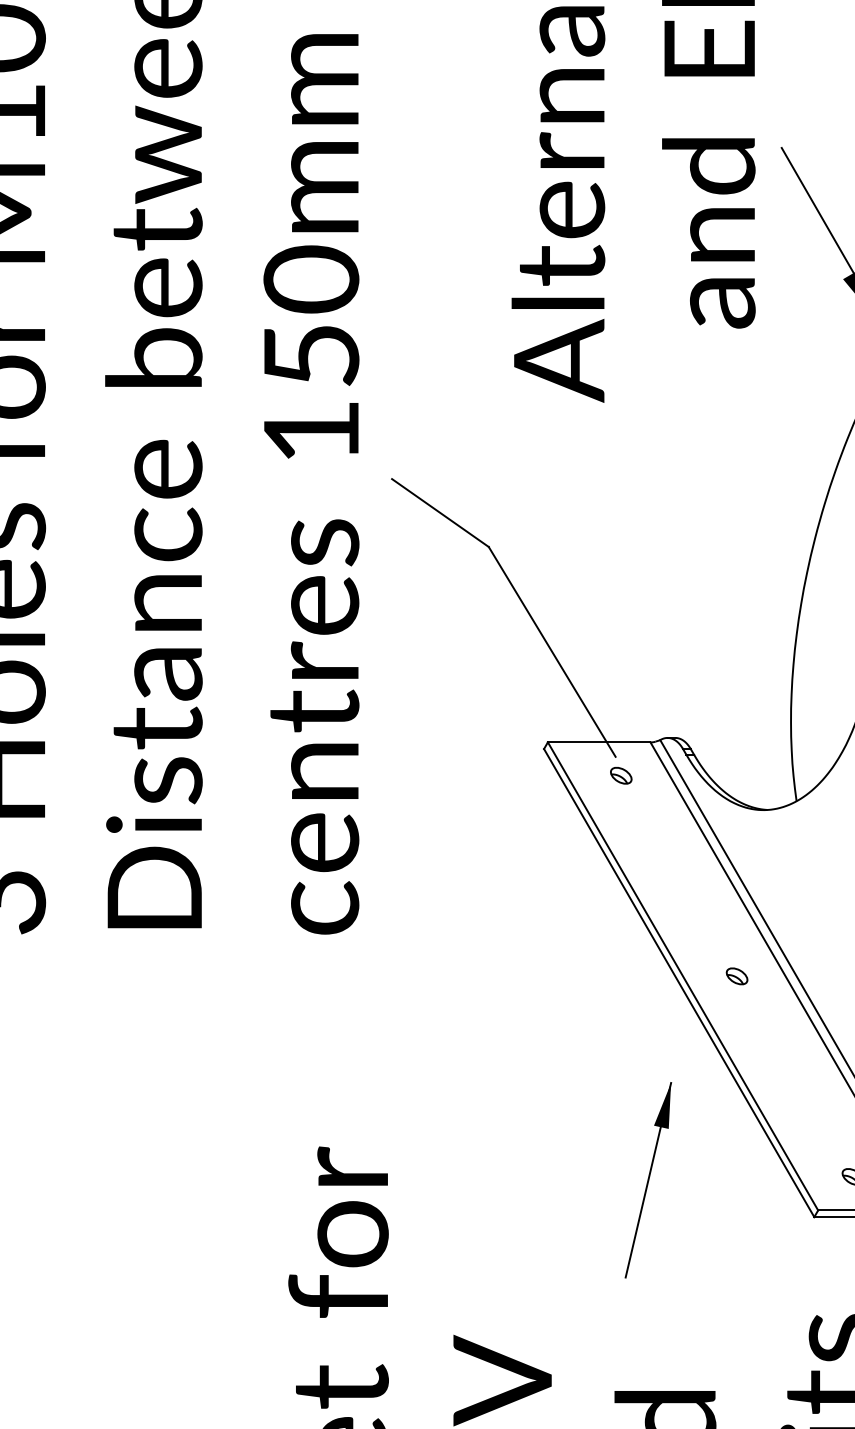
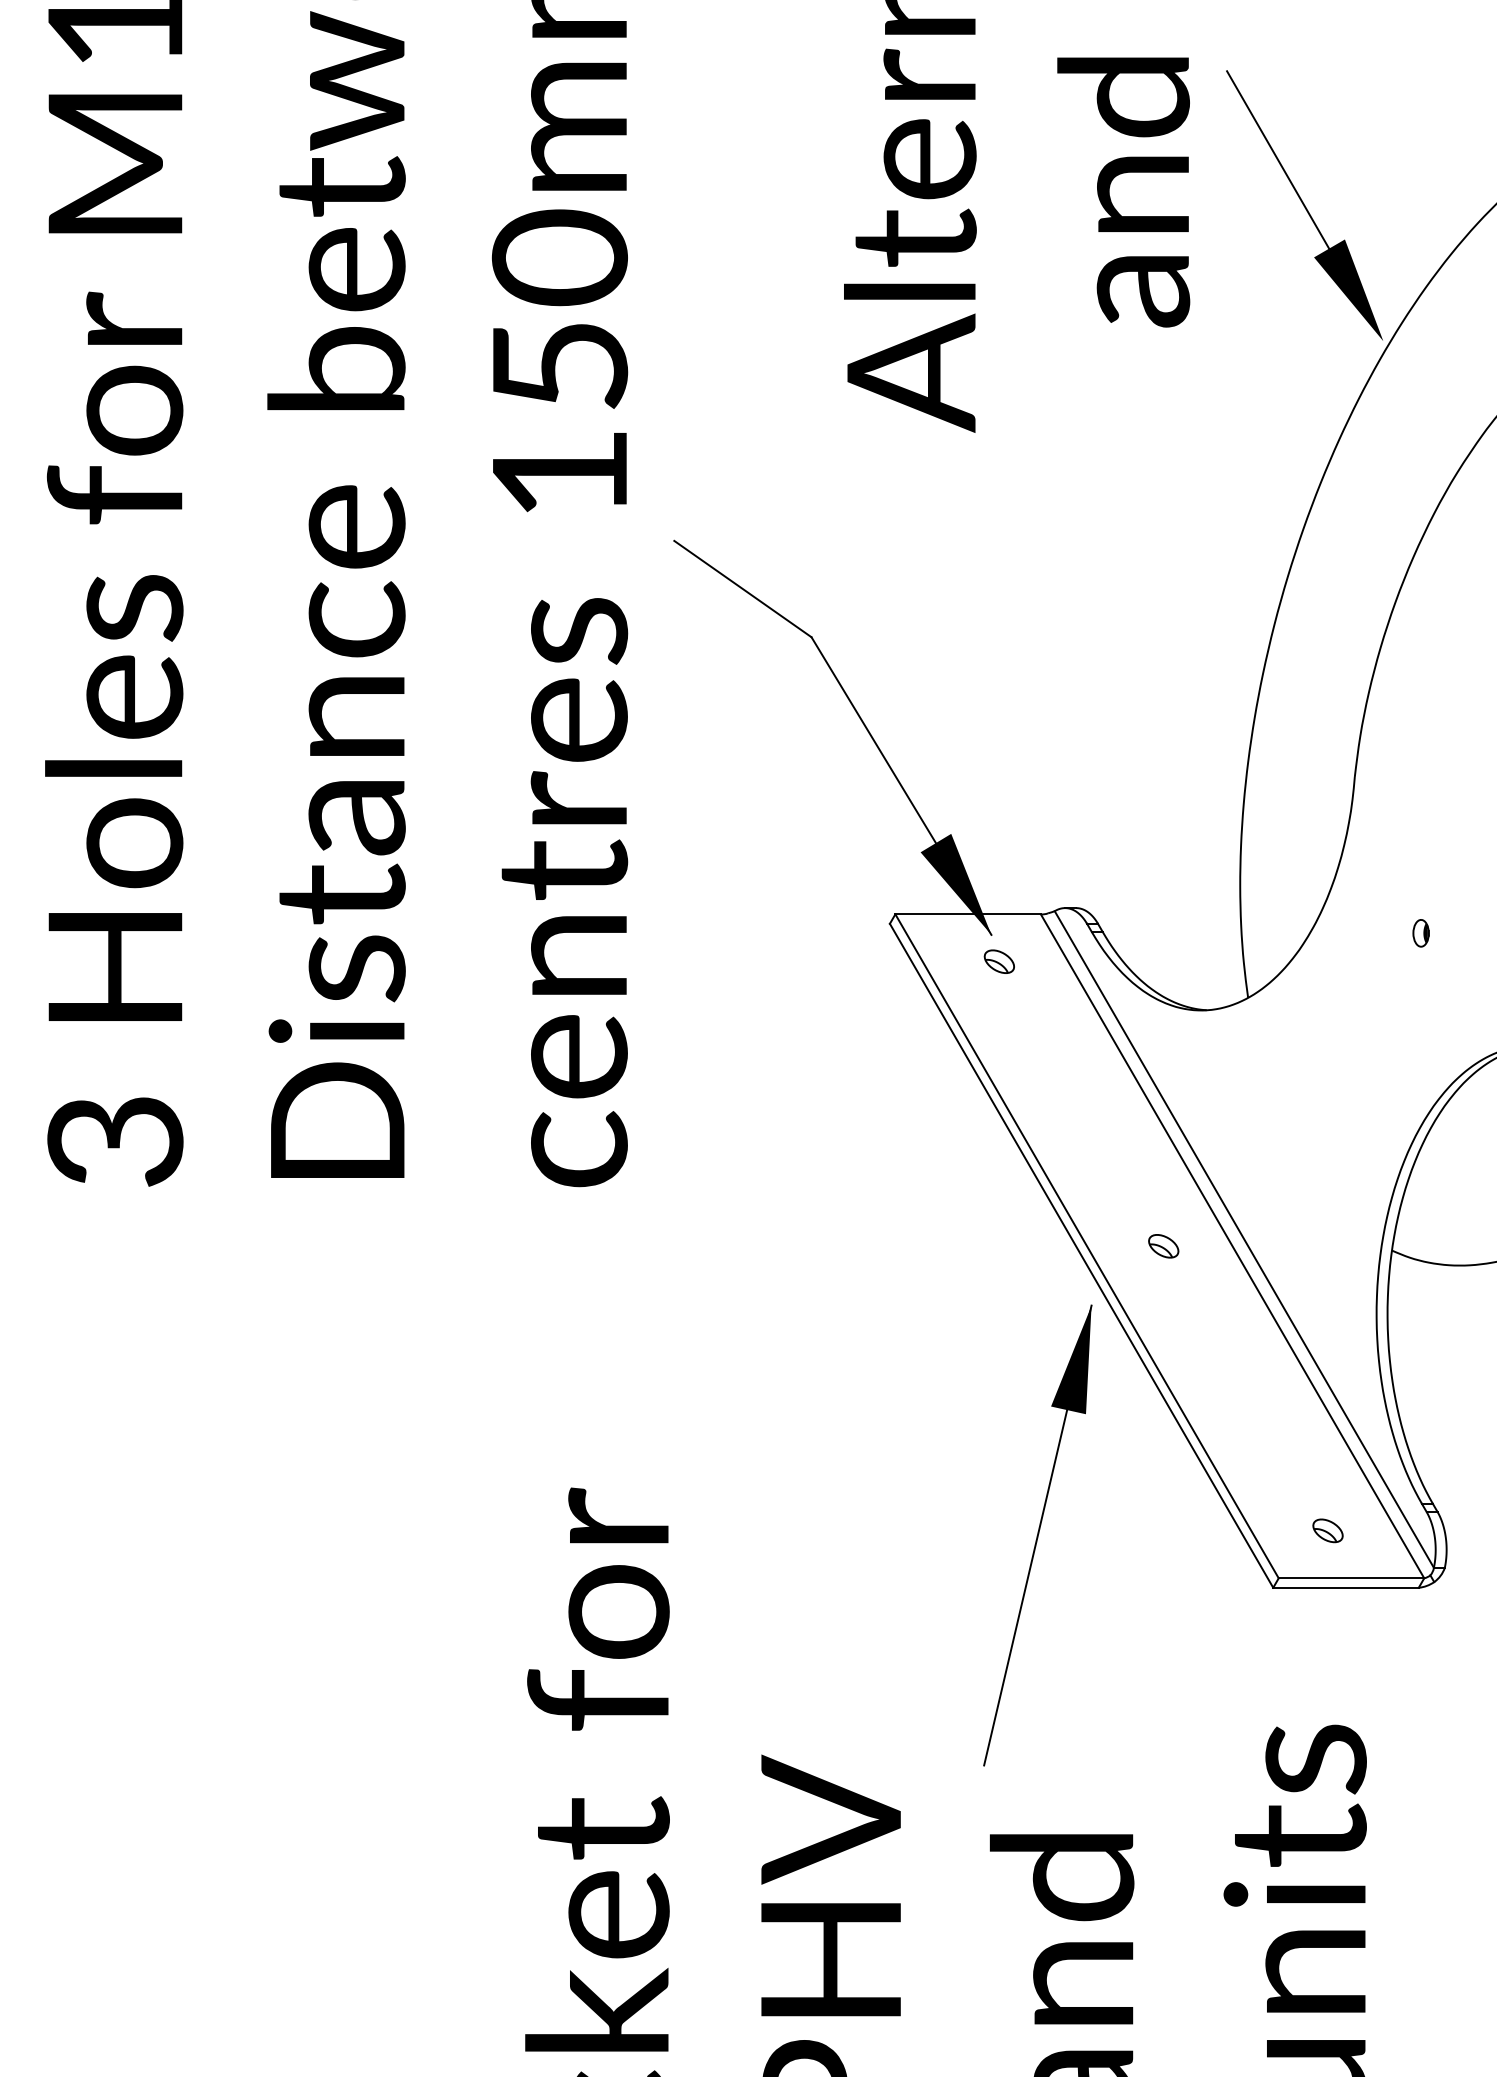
fill: (590, 720) -> (955, 883), added
part: (648, 1180) -> (1037, 1535), size x1.67

